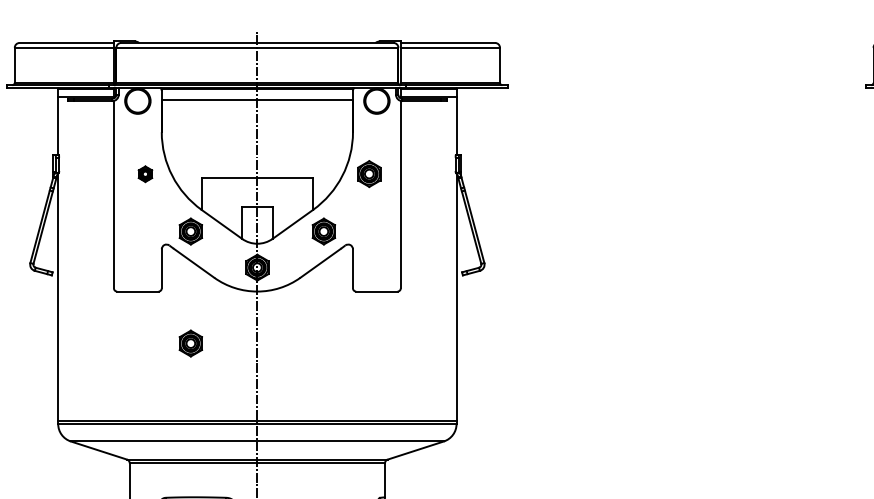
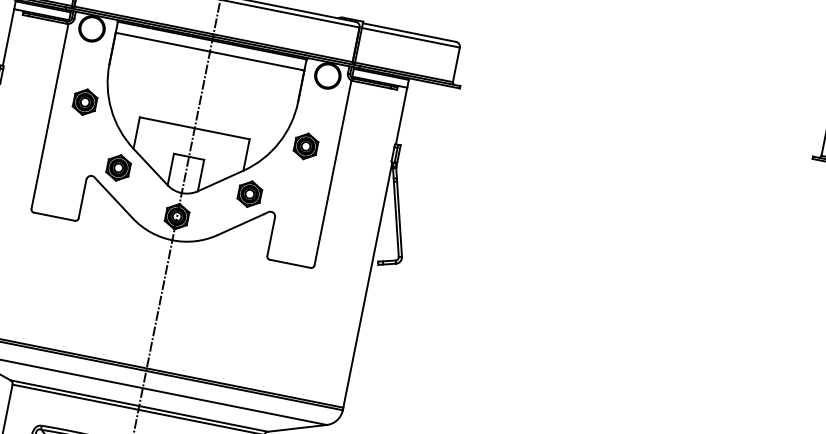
part: (145, 174) -> (85, 102), size x1.67
part: (190, 343) -> (96, 278), removed

